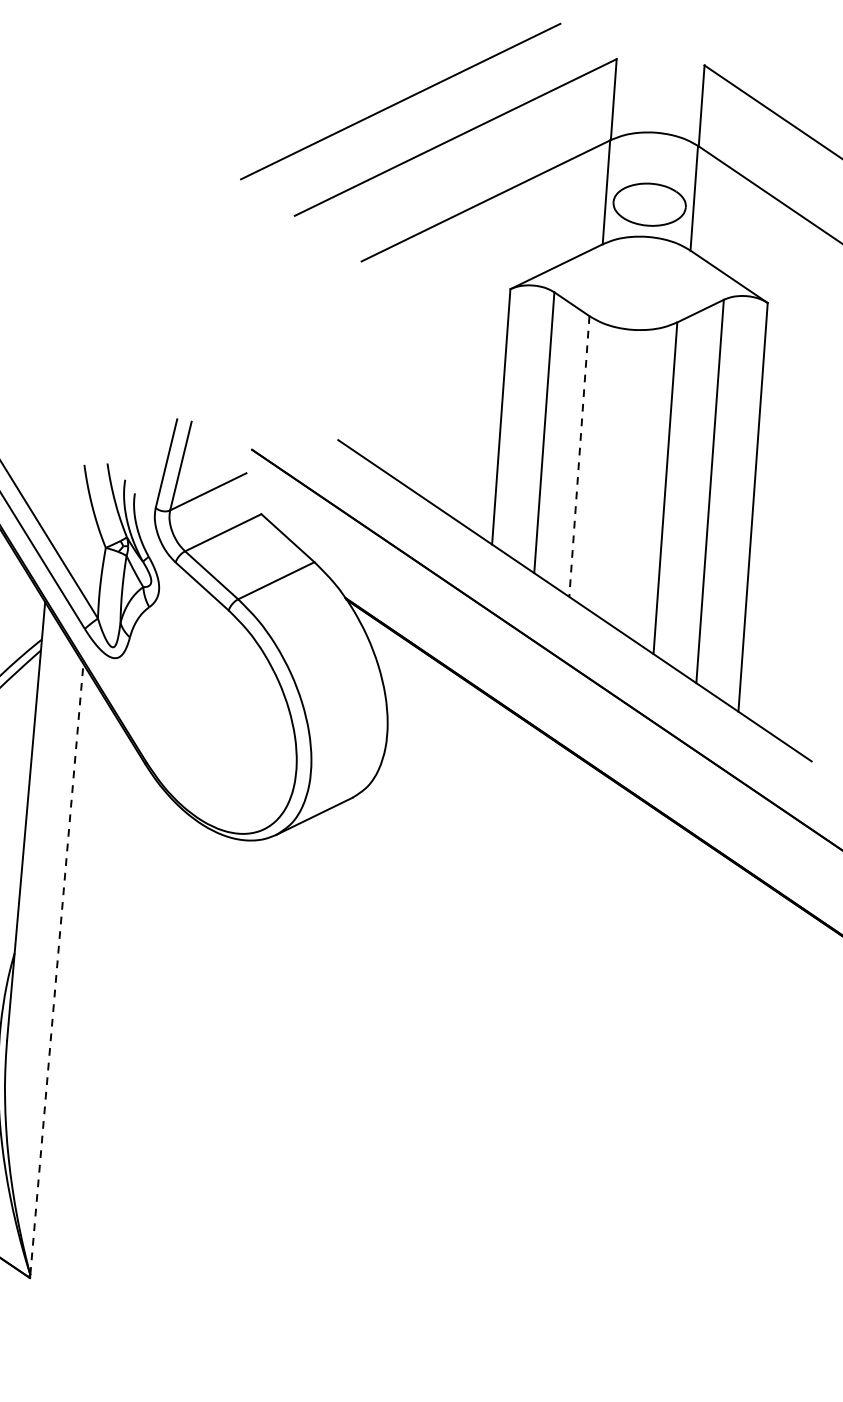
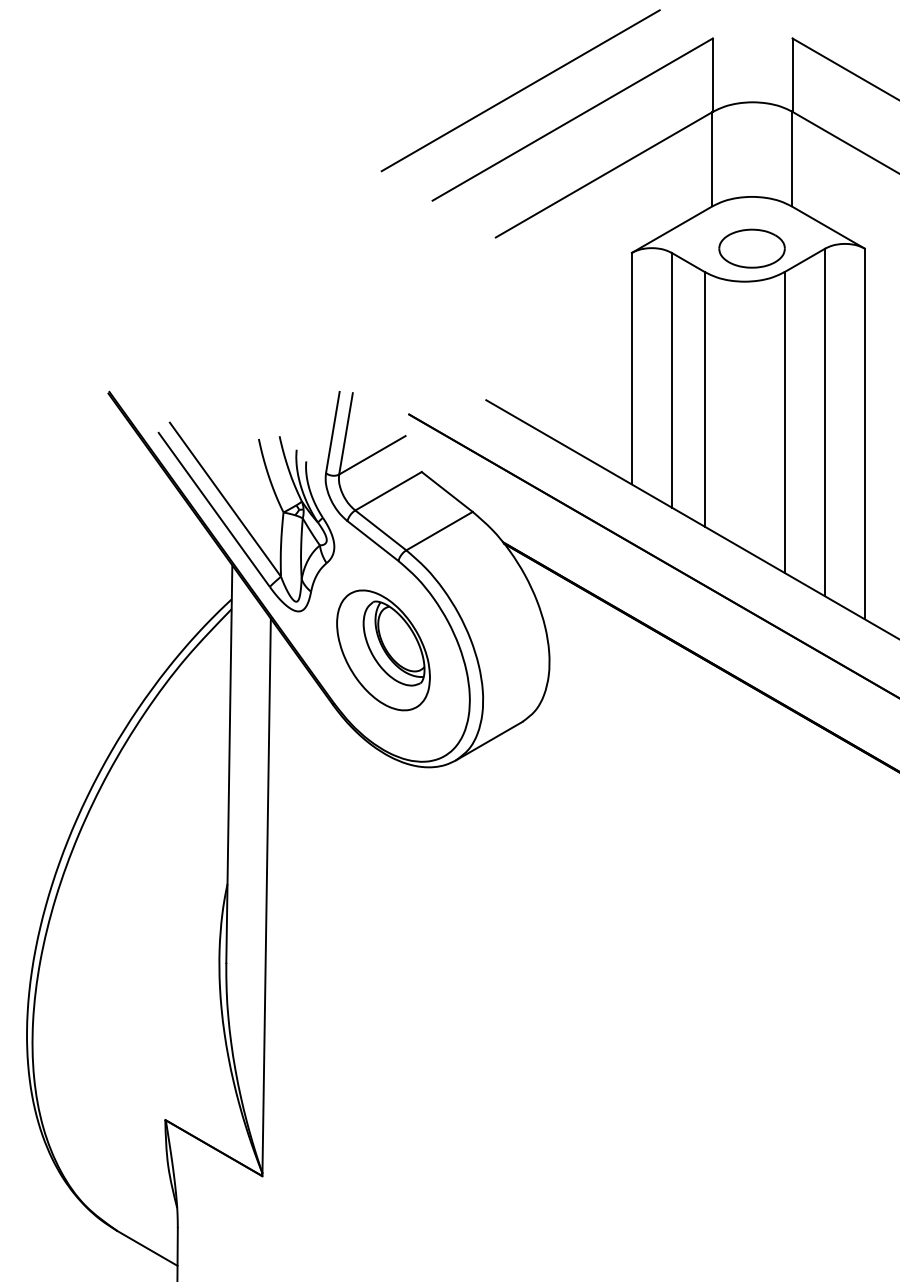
part: (649, 204) -> (751, 248), moved
line: (578, 456) -> (704, 399), dashed -> solid
part: (205, 707) -> (383, 650), added
line: (56, 968) -> (266, 895), dashed -> solid

